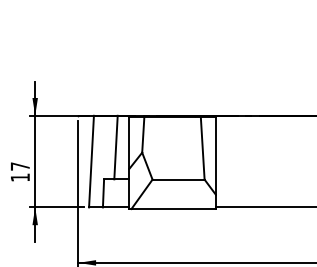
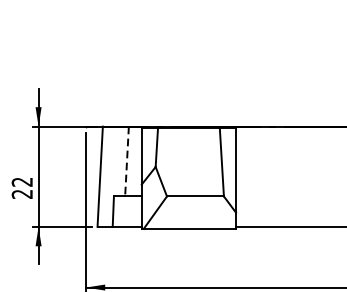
line: (116, 147) -> (127, 161), solid -> dashed
text: (19, 171) -> (21, 187), 17 -> 22

